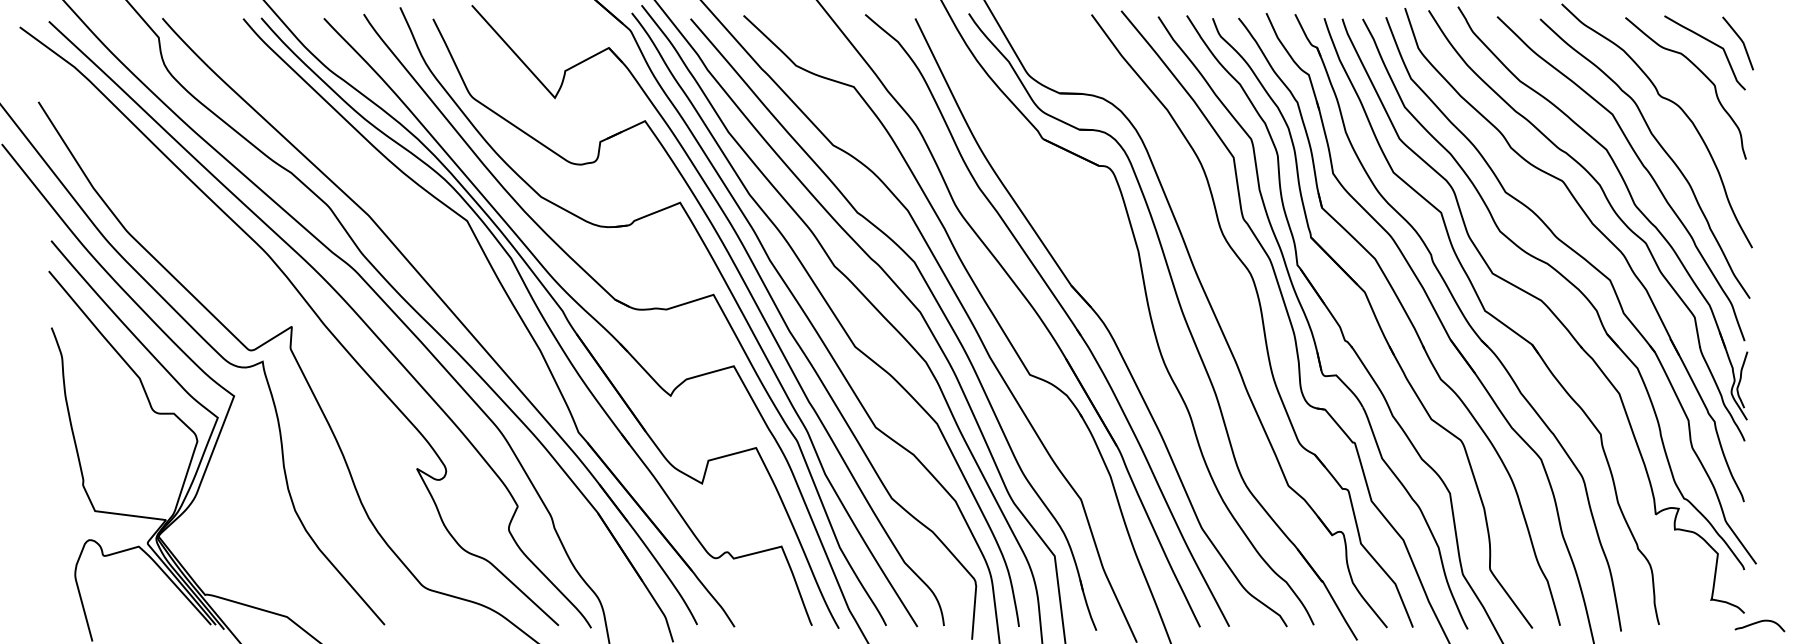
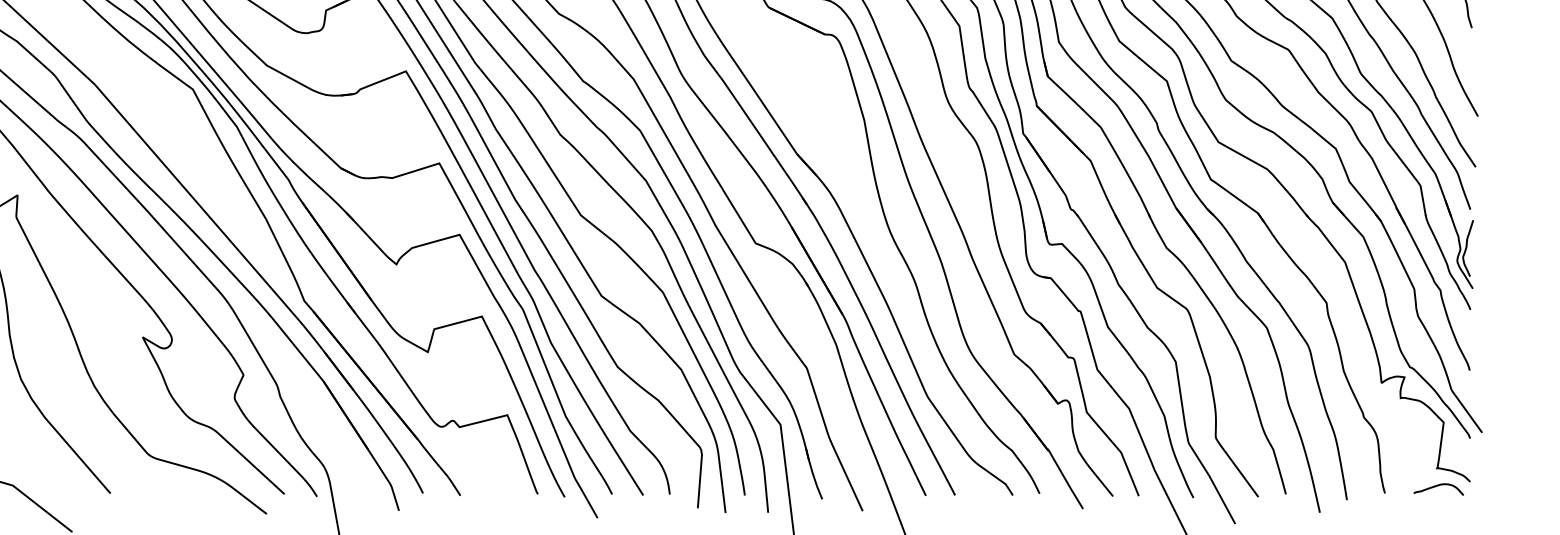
curve: (1758, 623) -> (1437, 487), moved

